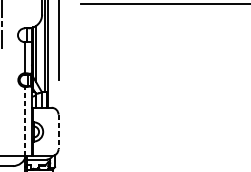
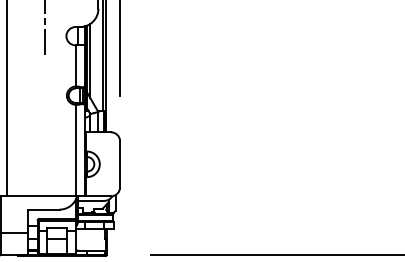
line: (24, 121) -> (75, 150), dashed -> solid
line: (58, 132) -> (120, 164), dashed -> solid

